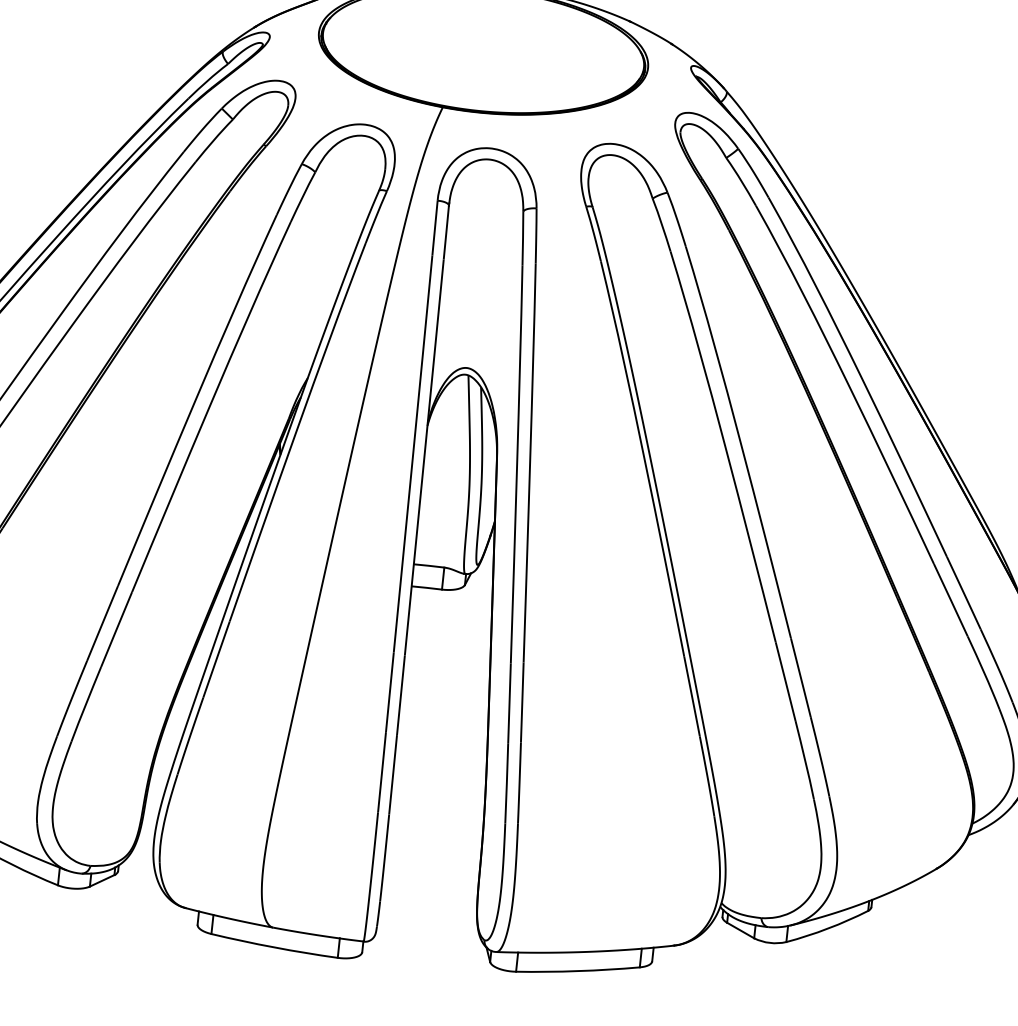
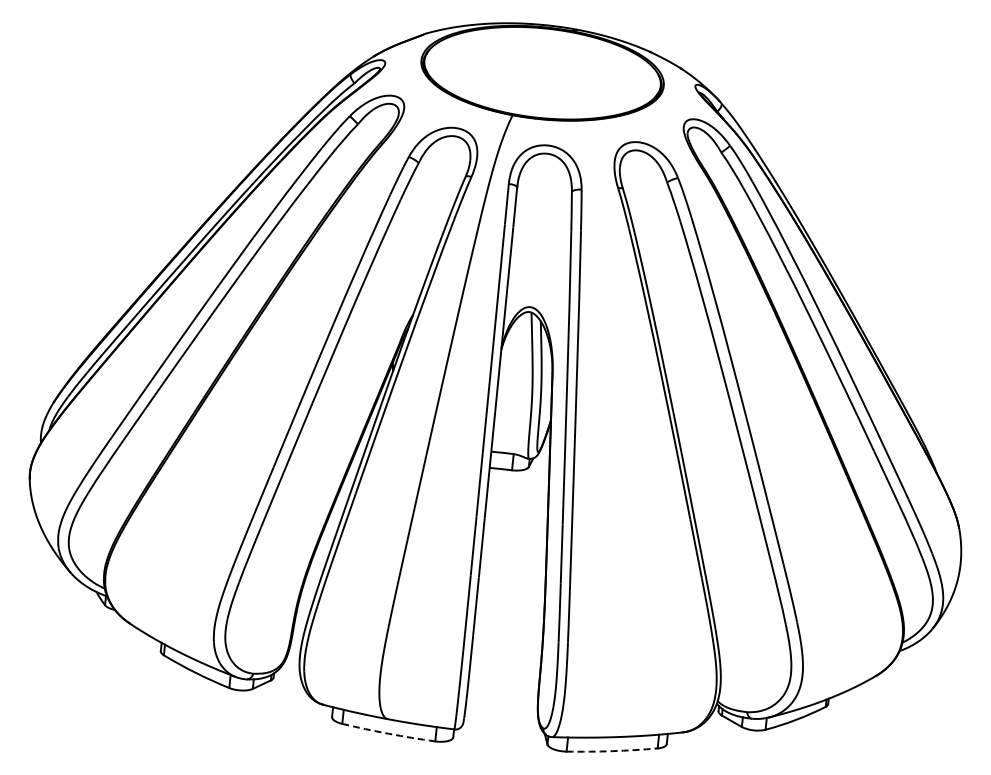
arc: (274, 947) -> (388, 733), solid -> dashed
arc: (578, 971) -> (612, 751), solid -> dashed

